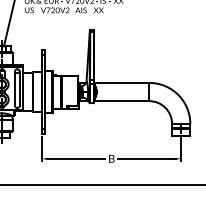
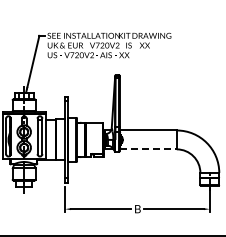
line: (122, 101) -> (148, 149), solid -> dashed

